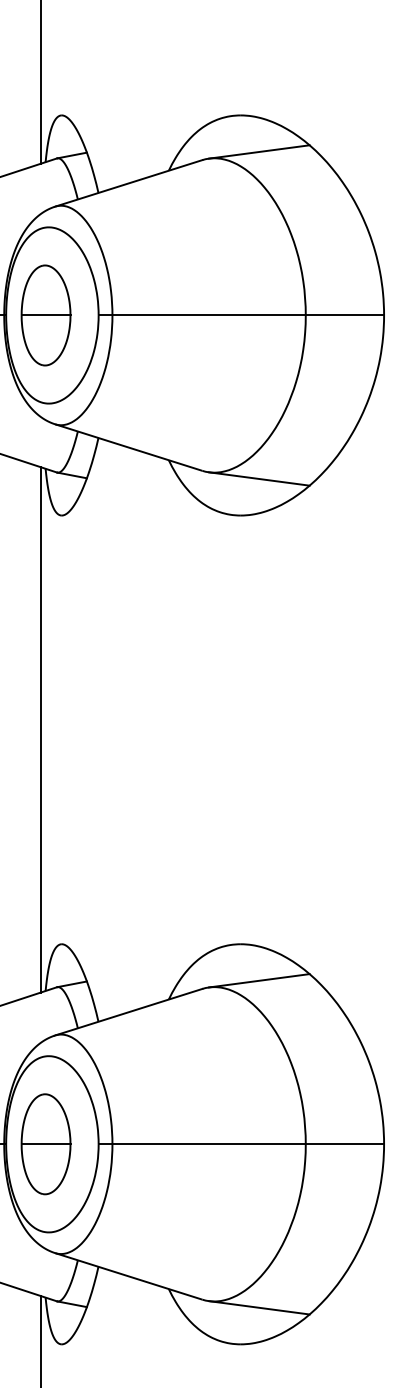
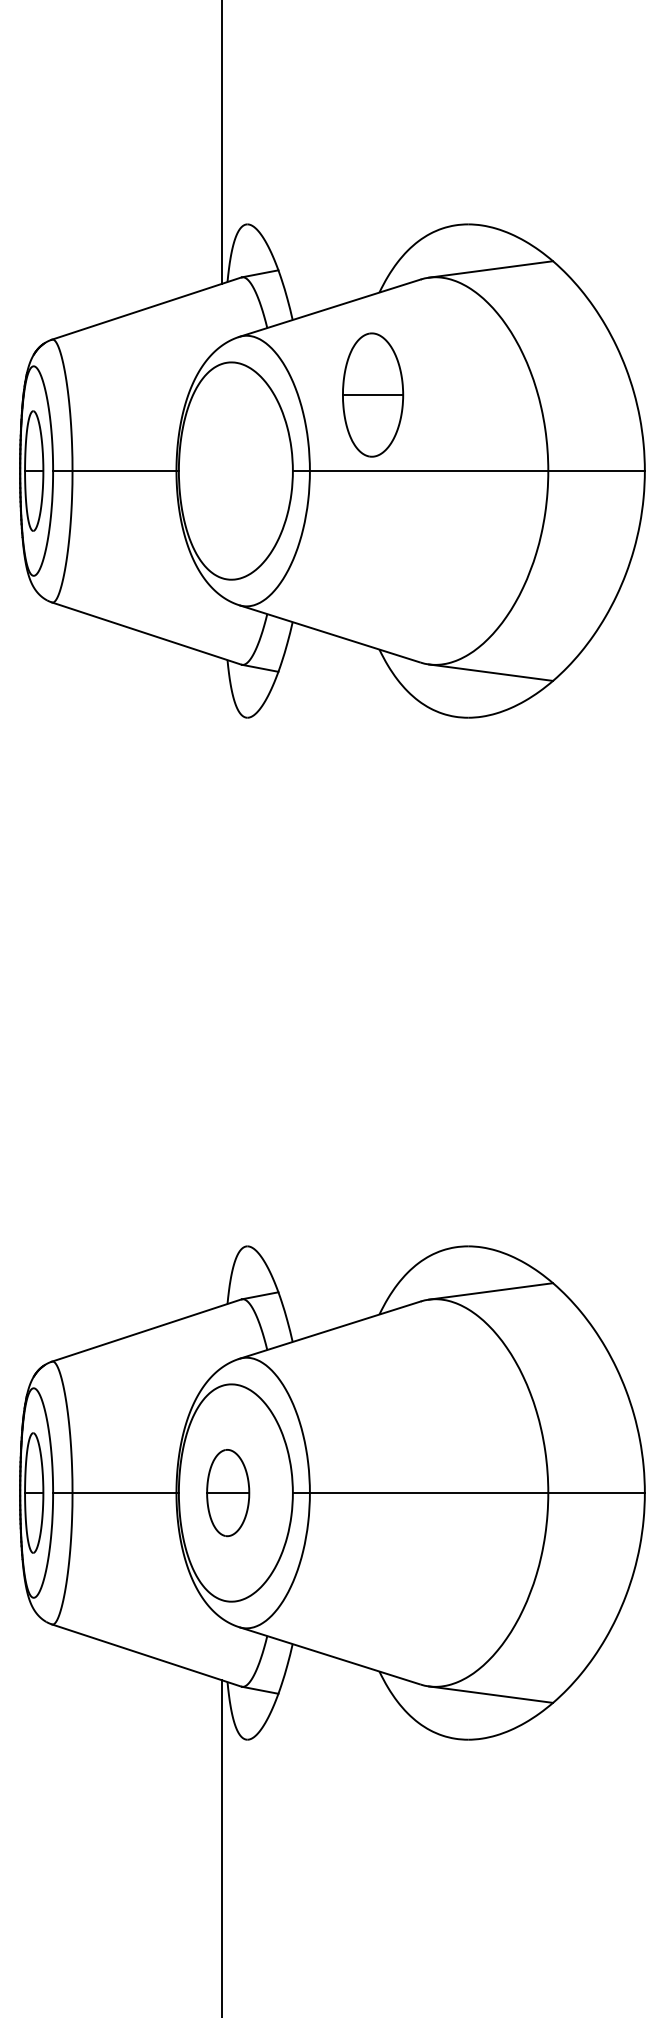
part: (46, 315) -> (373, 394), moved
line: (40, 729) -> (221, 981), removed
part: (46, 1143) -> (228, 1492), size x0.7

